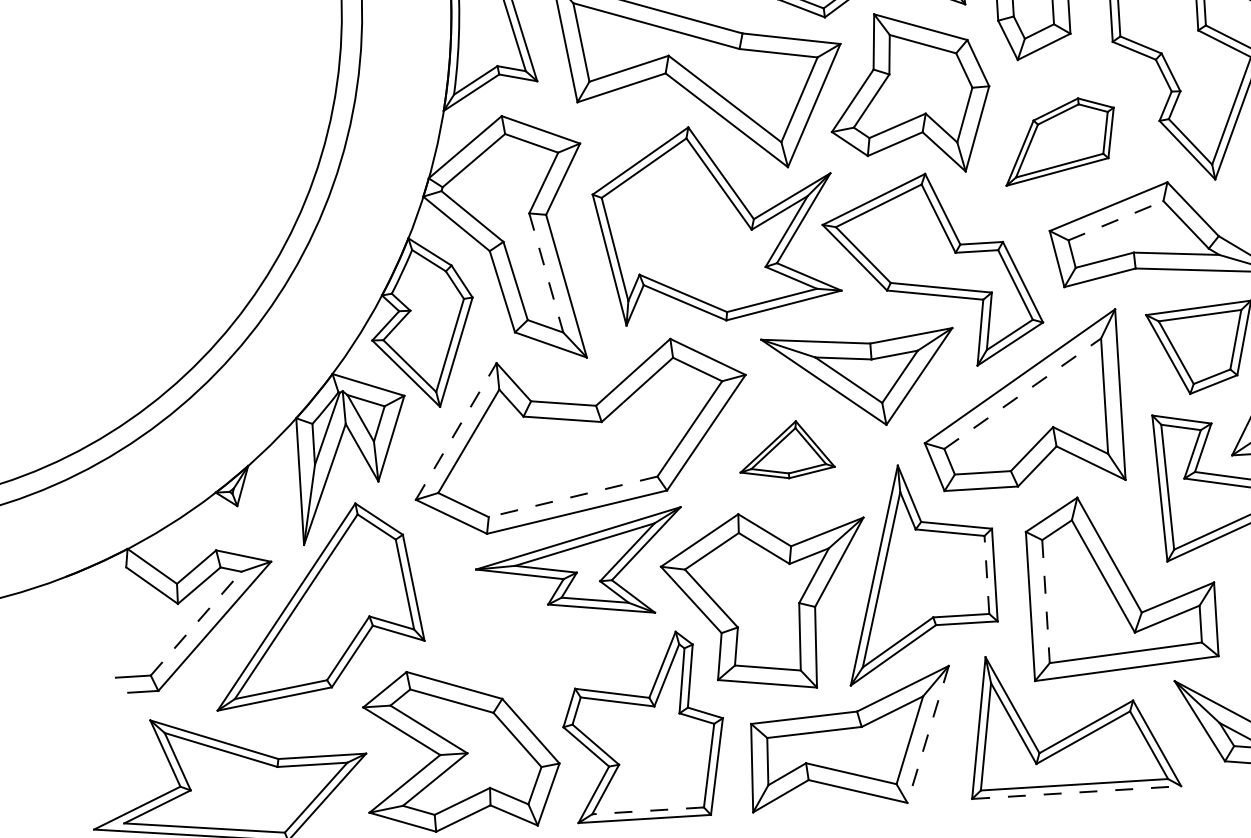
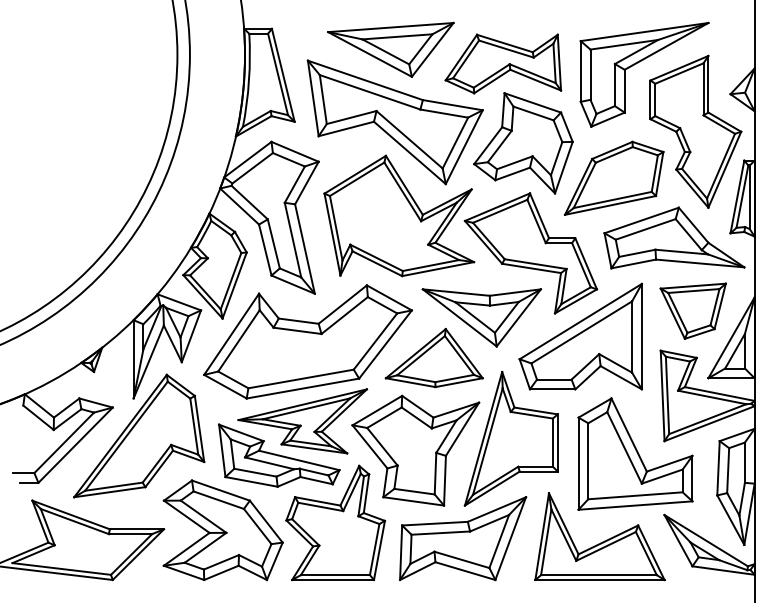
part: (1058, 139) -> (613, 177), size x1.43
line: (1115, 220) -> (645, 229), dashed -> solid
line: (547, 273) -> (293, 240), dashed -> solid
line: (1023, 393) -> (582, 332), dashed -> solid
line: (456, 431) -> (231, 334), dashed -> solid
part: (785, 450) -> (433, 358), size x1.67
line: (572, 497) -> (300, 379), dashed -> solid
line: (986, 574) -> (552, 442), dashed -> solid
line: (1046, 601) -> (588, 461), dashed -> solid
part: (545, 622) -> (279, 455), added
line: (196, 623) -> (64, 442), dashed -> solid
line: (927, 735) -> (510, 539), dashed -> solid
line: (1075, 791) -> (599, 579), dashed -> solid
line: (648, 811) -> (335, 575), dashed -> solid

